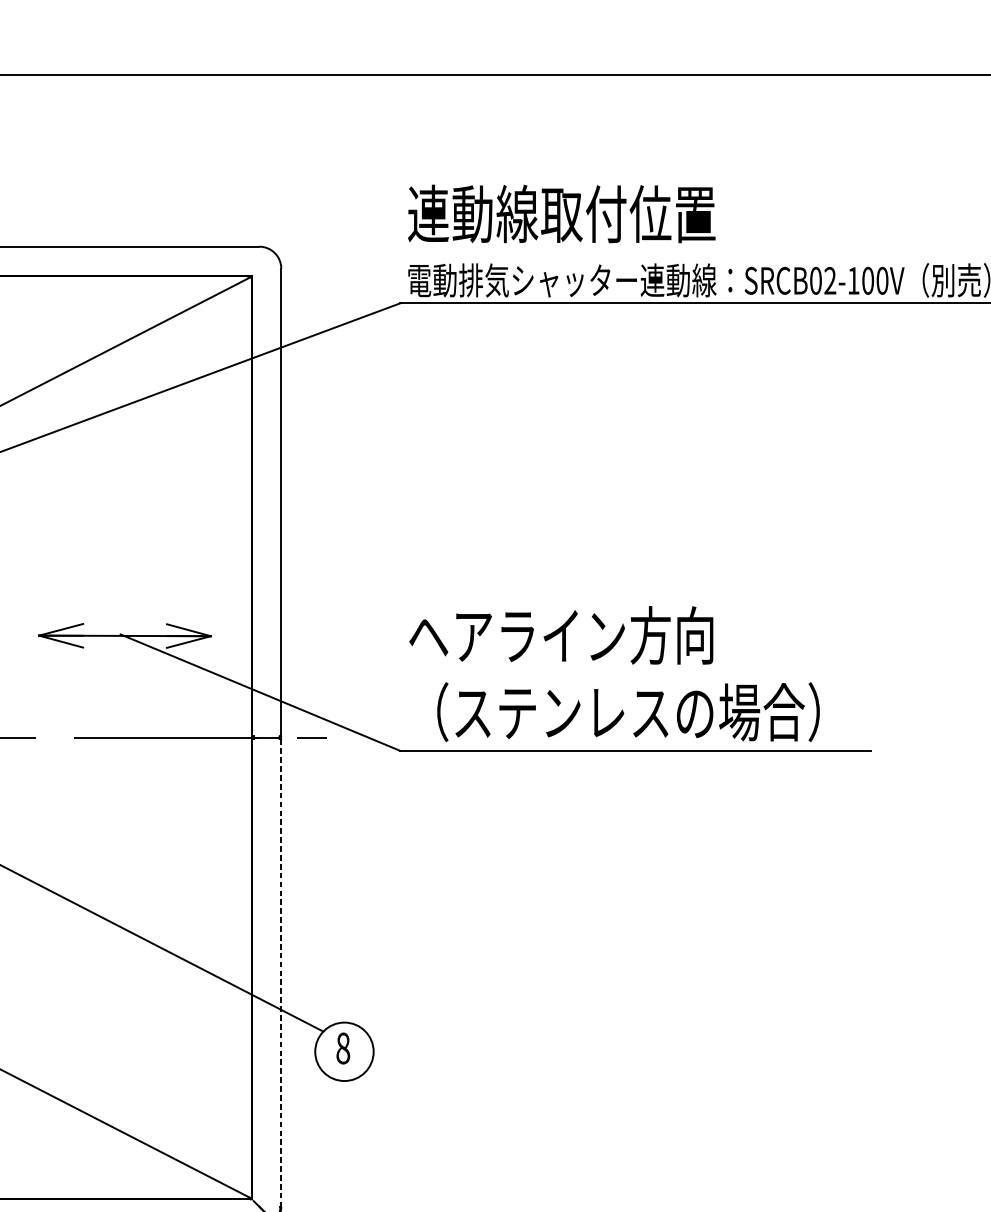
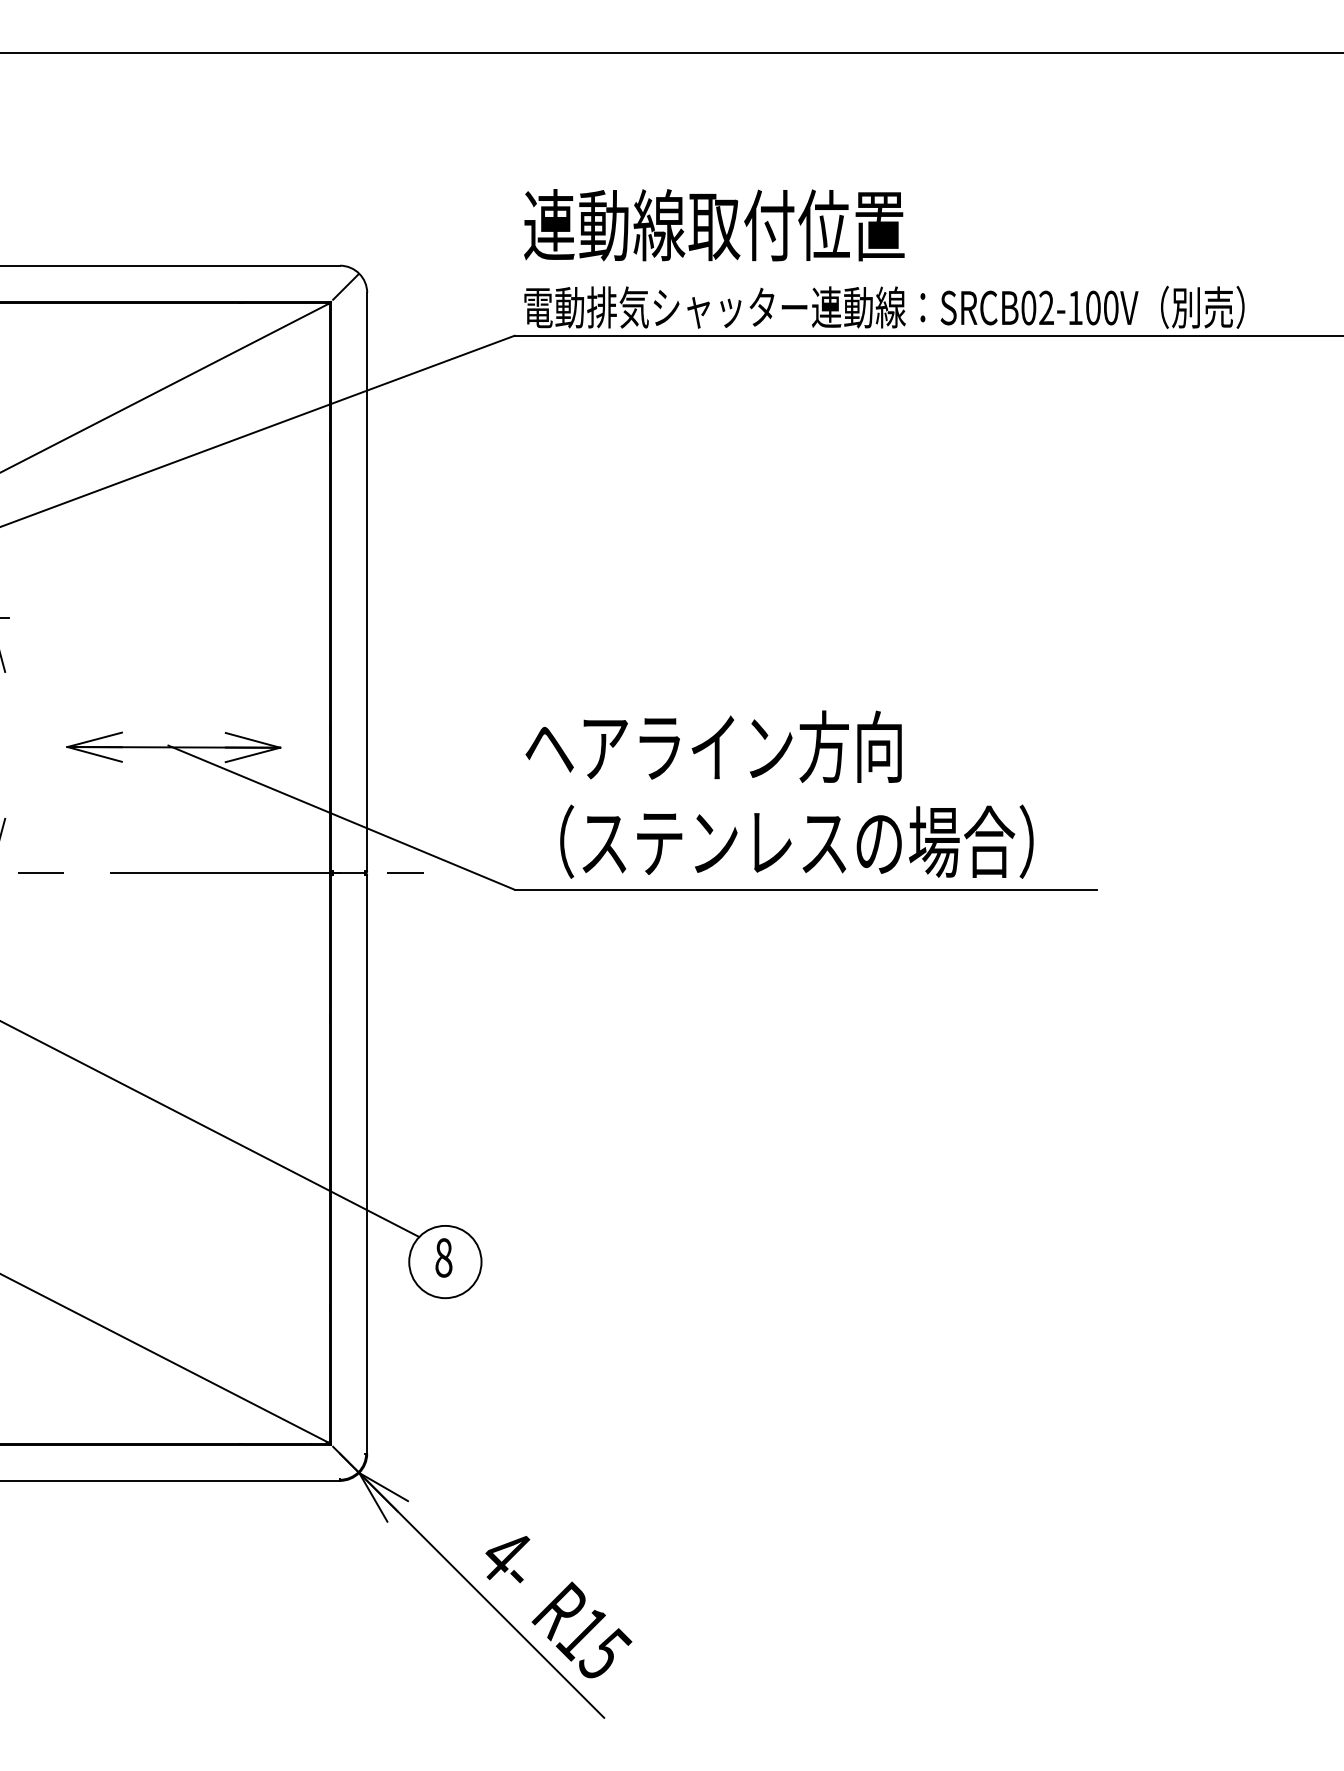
line: (263, 263) -> (345, 286), added
line: (281, 973) -> (367, 1165), dashed -> solid

